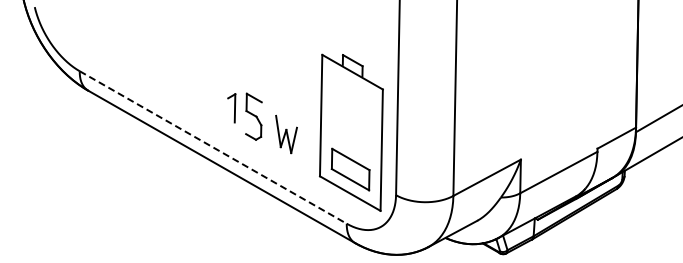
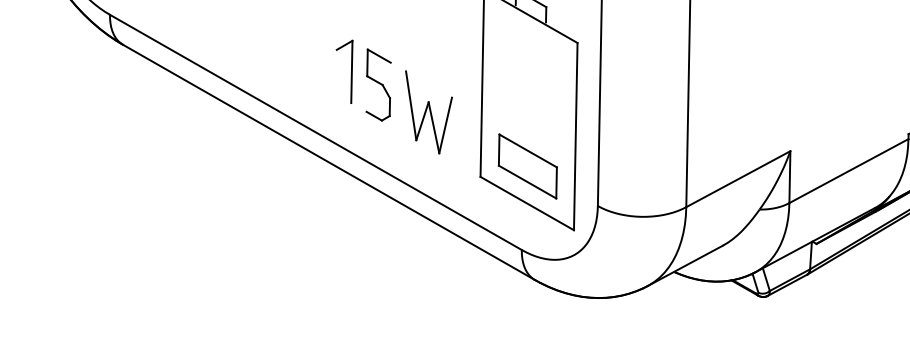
part: (231, 108) -> (344, 72), size x1.43
part: (286, 134) -> (428, 112), size x1.43
line: (213, 147) -> (316, 132), dashed -> solid

